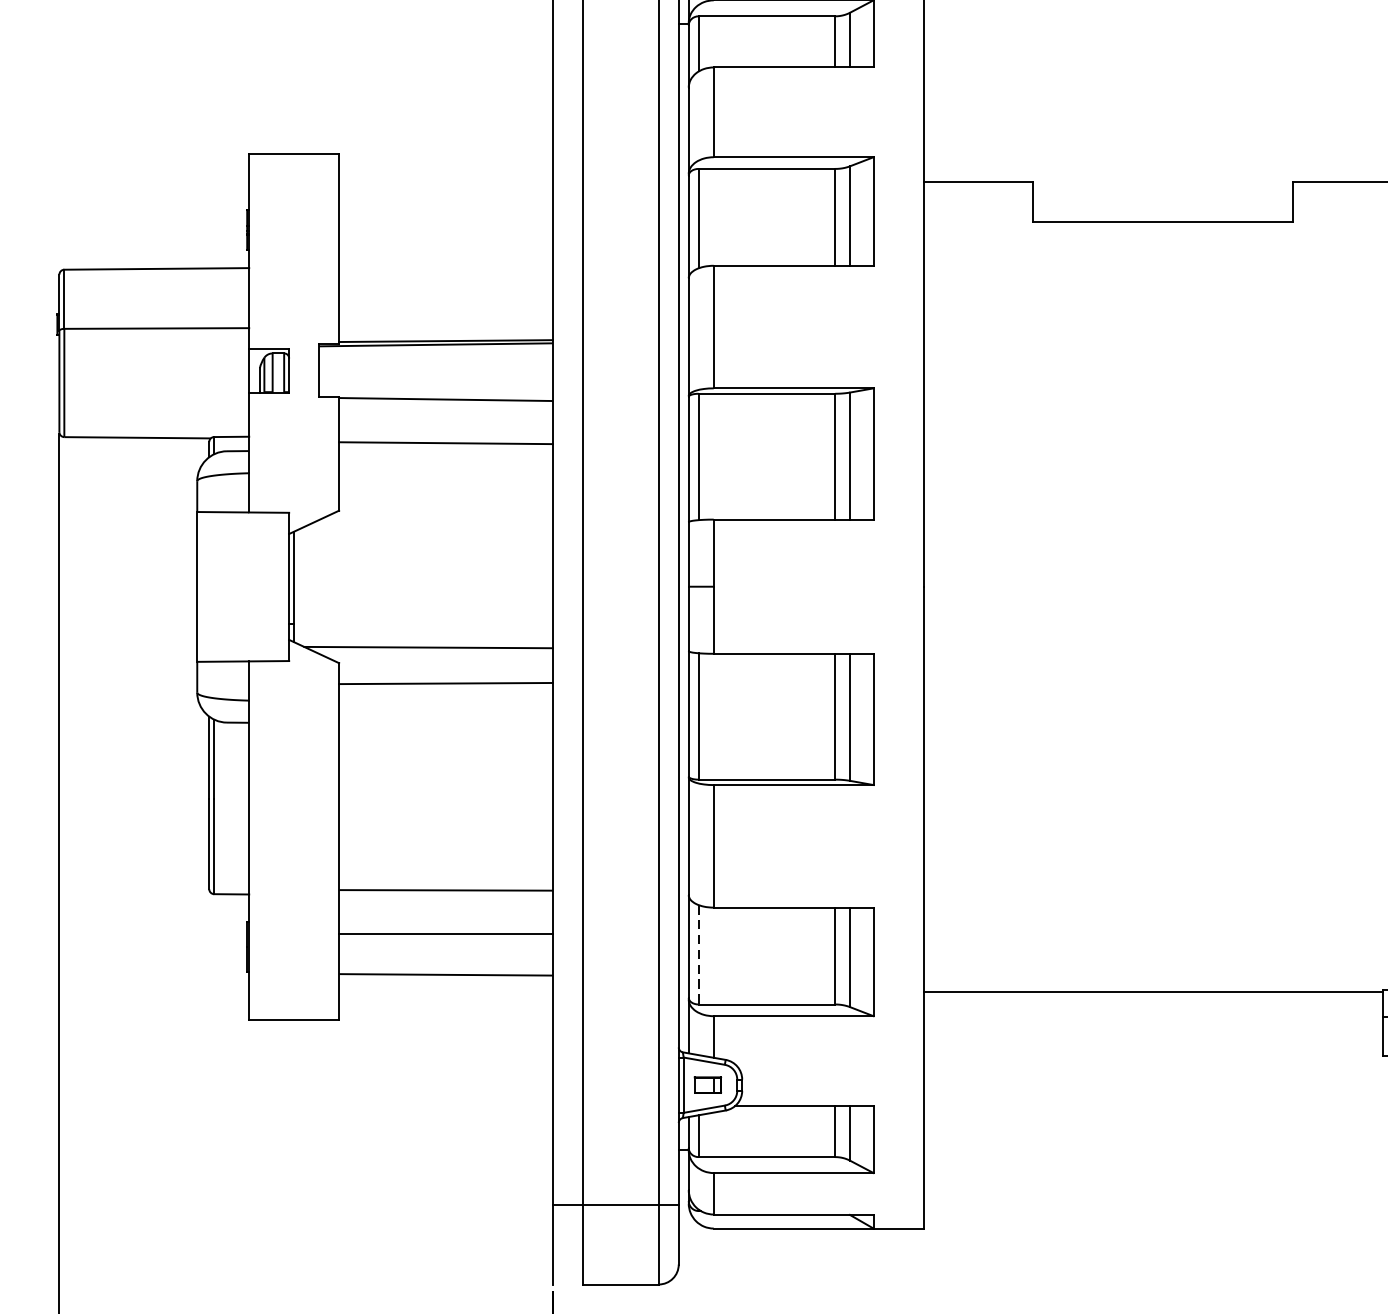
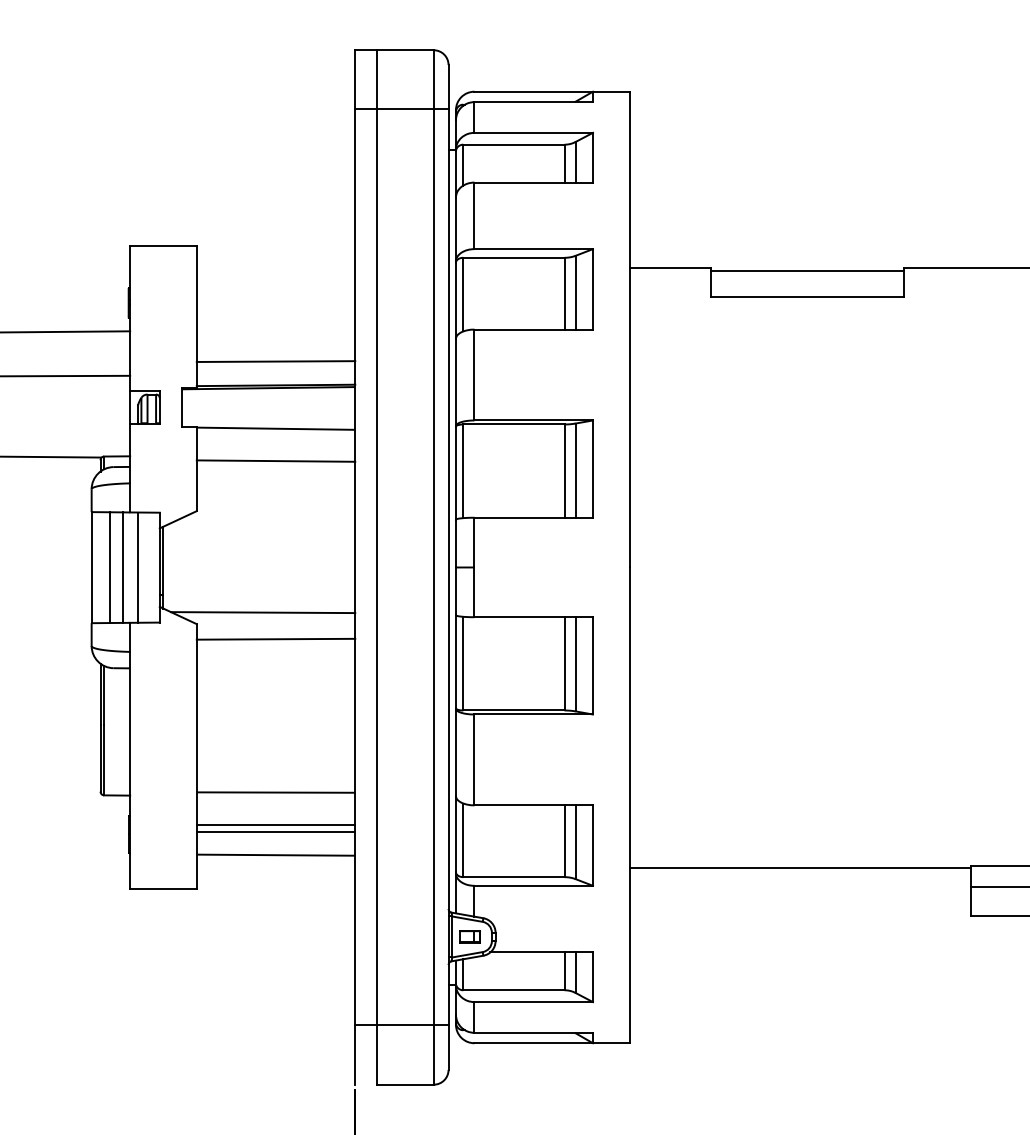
line: (1163, 187) -> (807, 271), added
line: (445, 308) -> (275, 361), added
line: (222, 586) -> (110, 567), added
line: (238, 586) -> (122, 567), added
line: (259, 586) -> (137, 567), added
line: (445, 944) -> (275, 832), added
line: (698, 955) -> (463, 840), dashed -> solid

